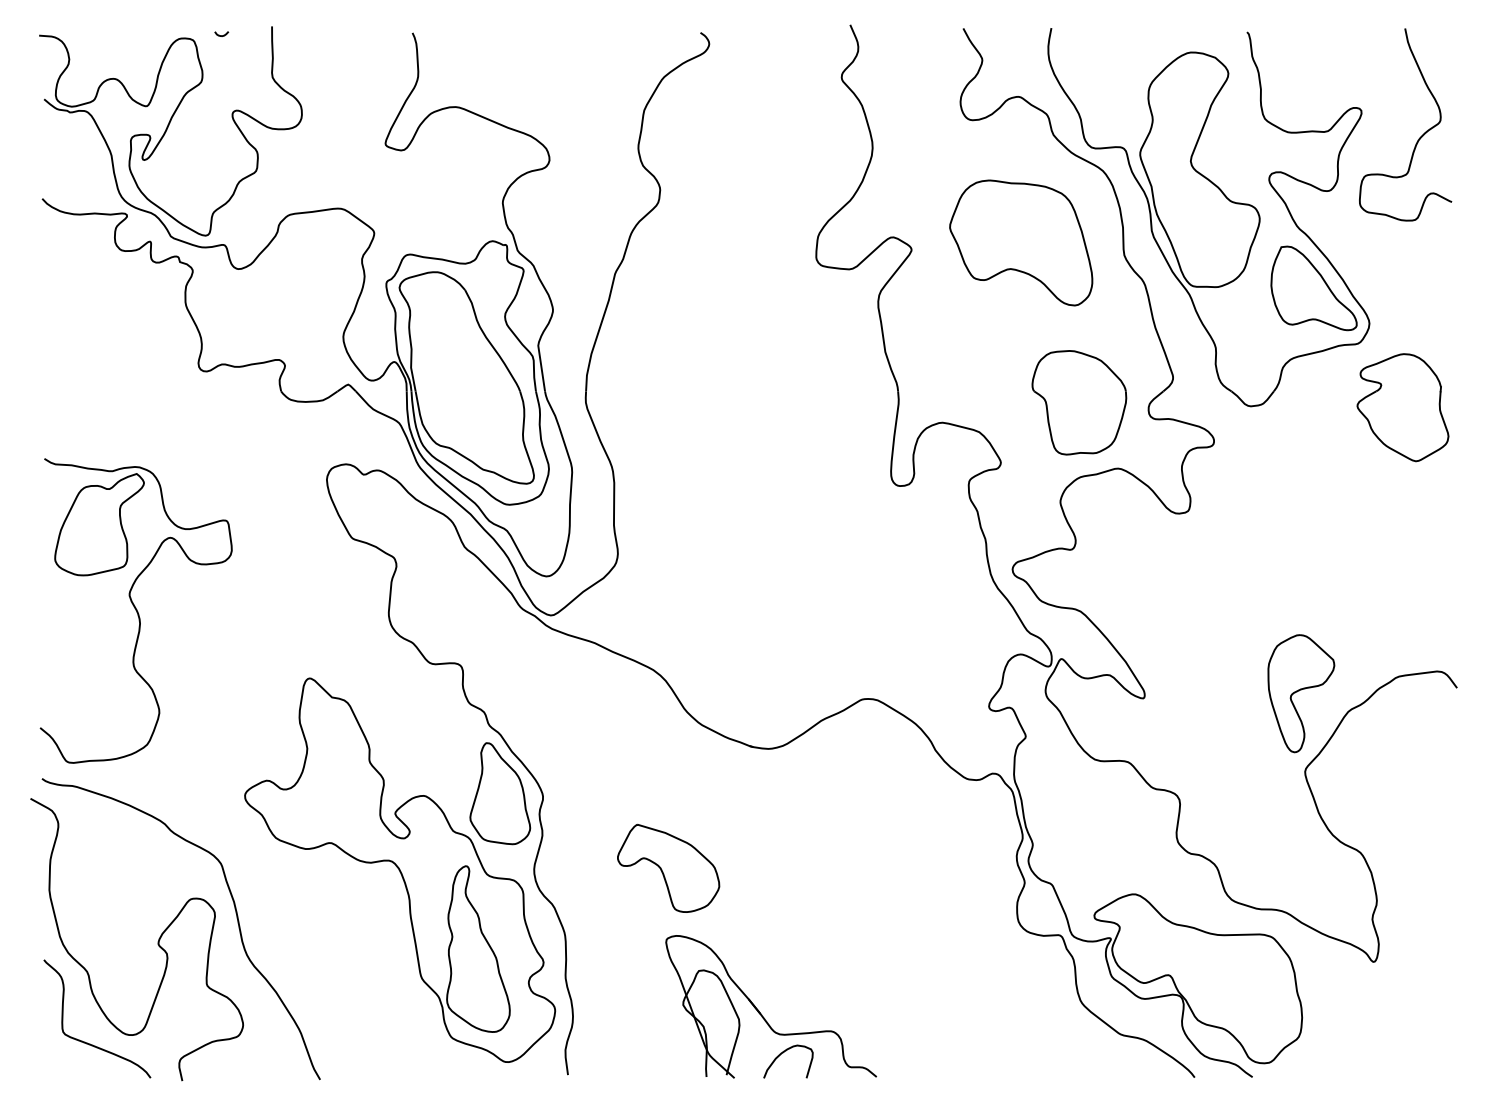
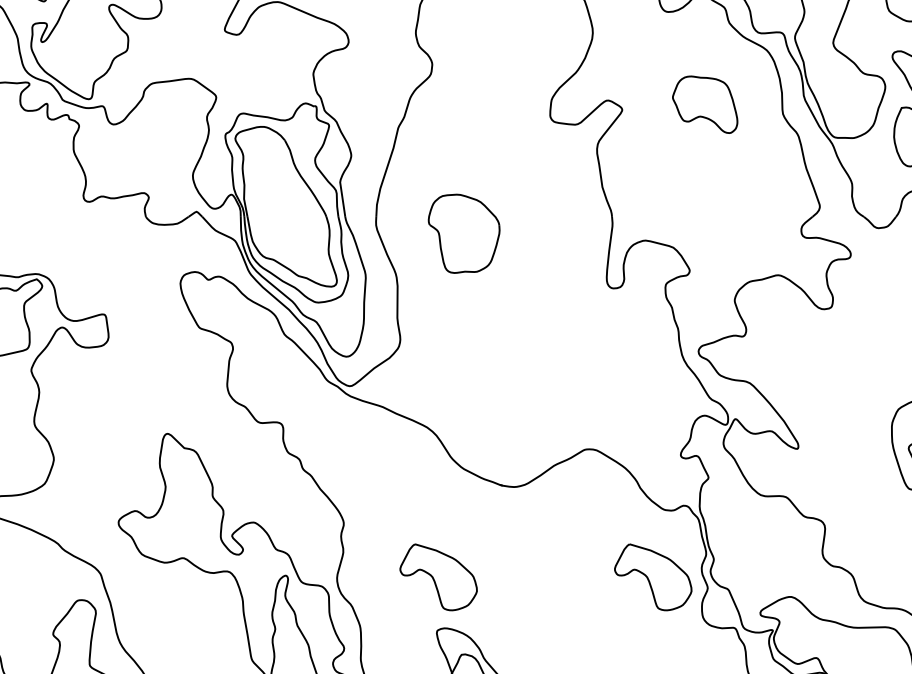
part: (1021, 242) -> (705, 104), size x0.6
part: (1079, 402) -> (464, 233), moved
part: (500, 793) -> (311, 520), removed
part: (952, 867) -> (653, 576), added

